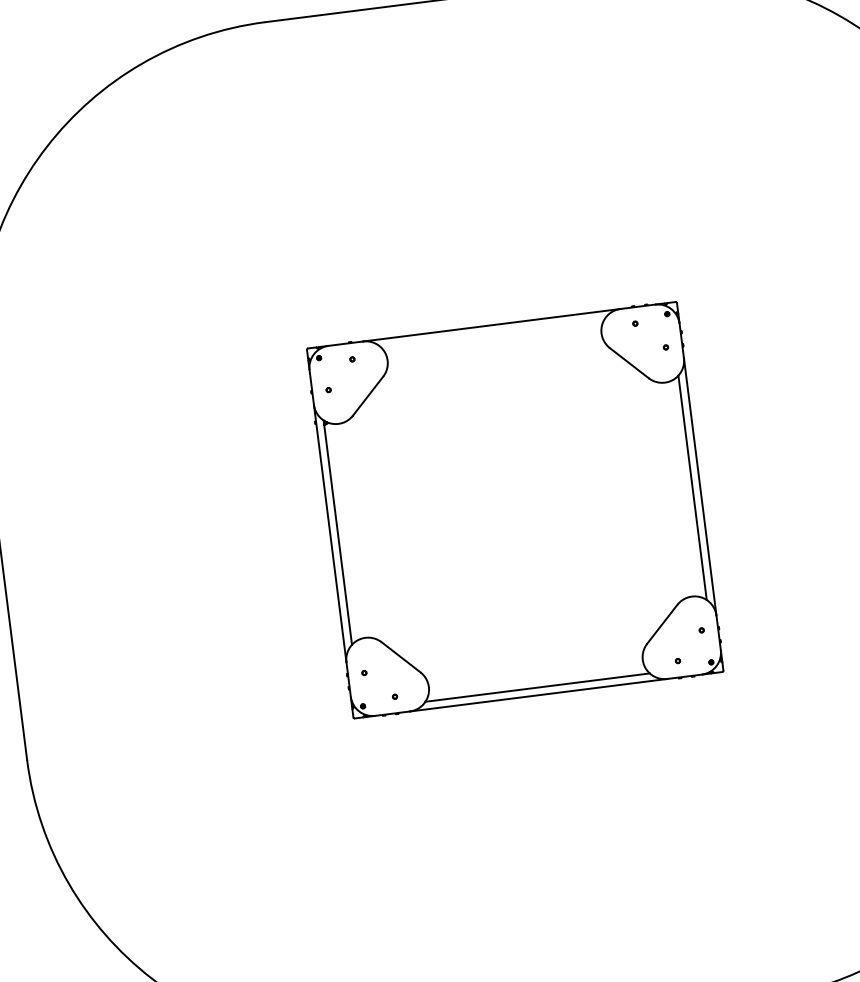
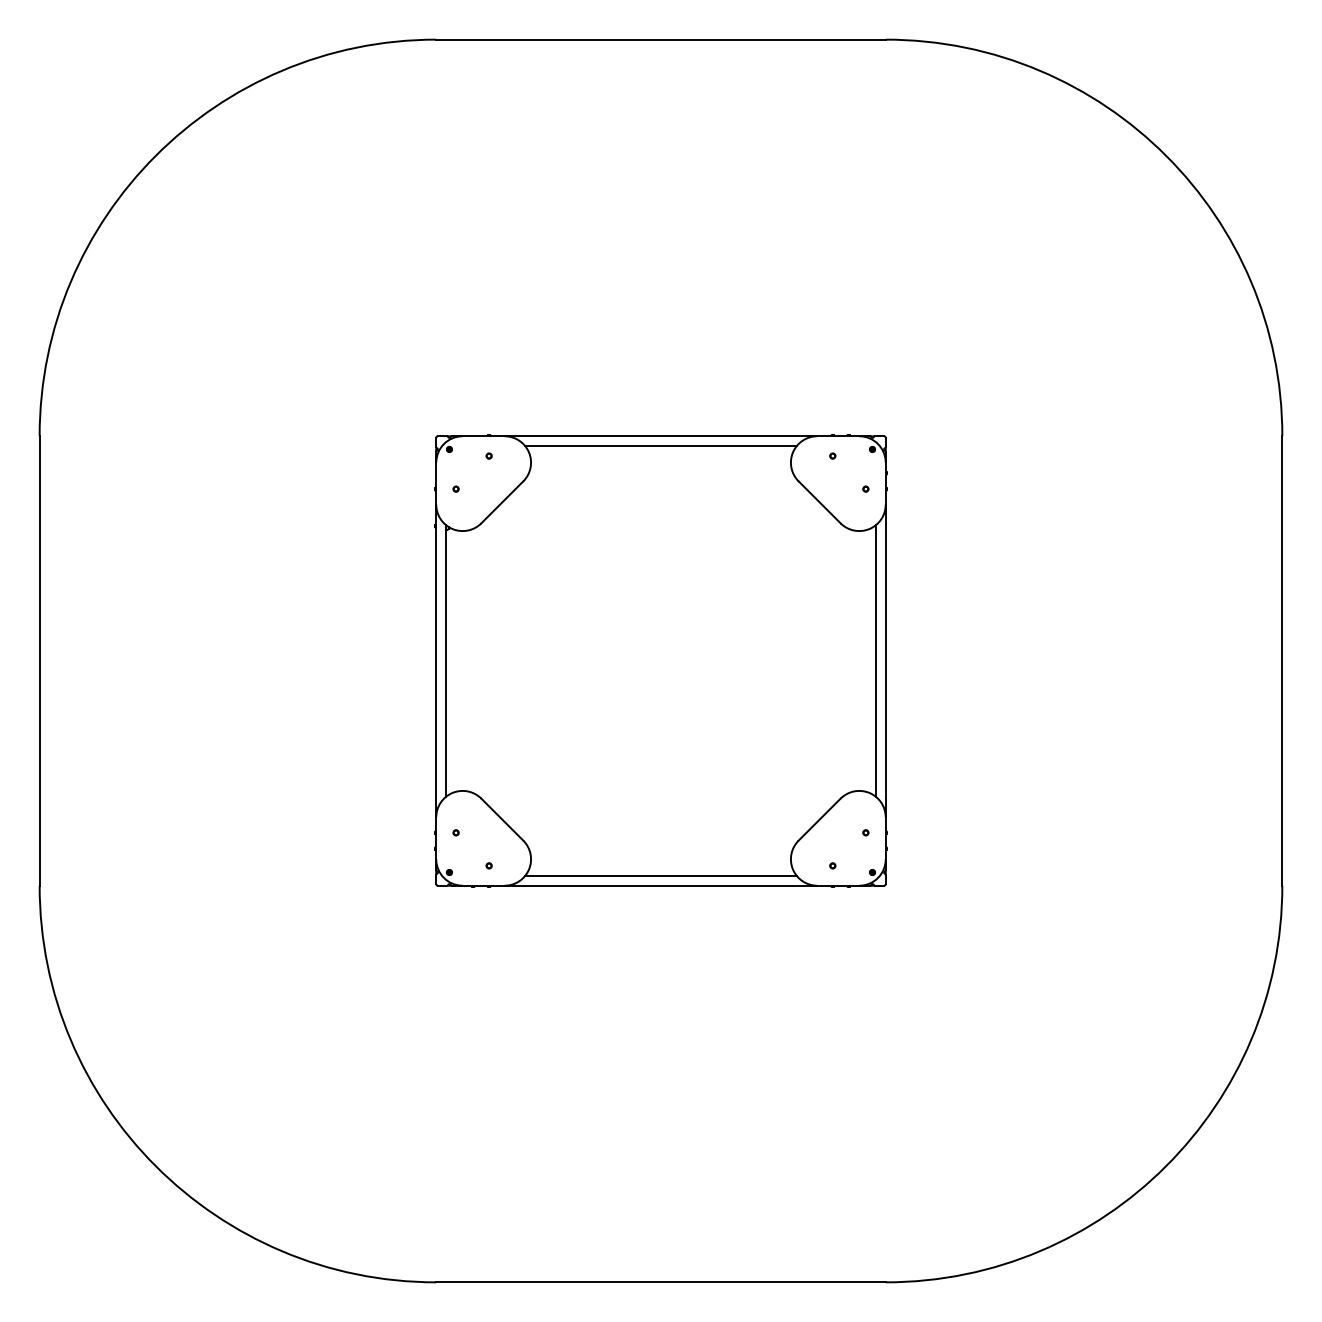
line: (492, 332) -> (660, 445), added

